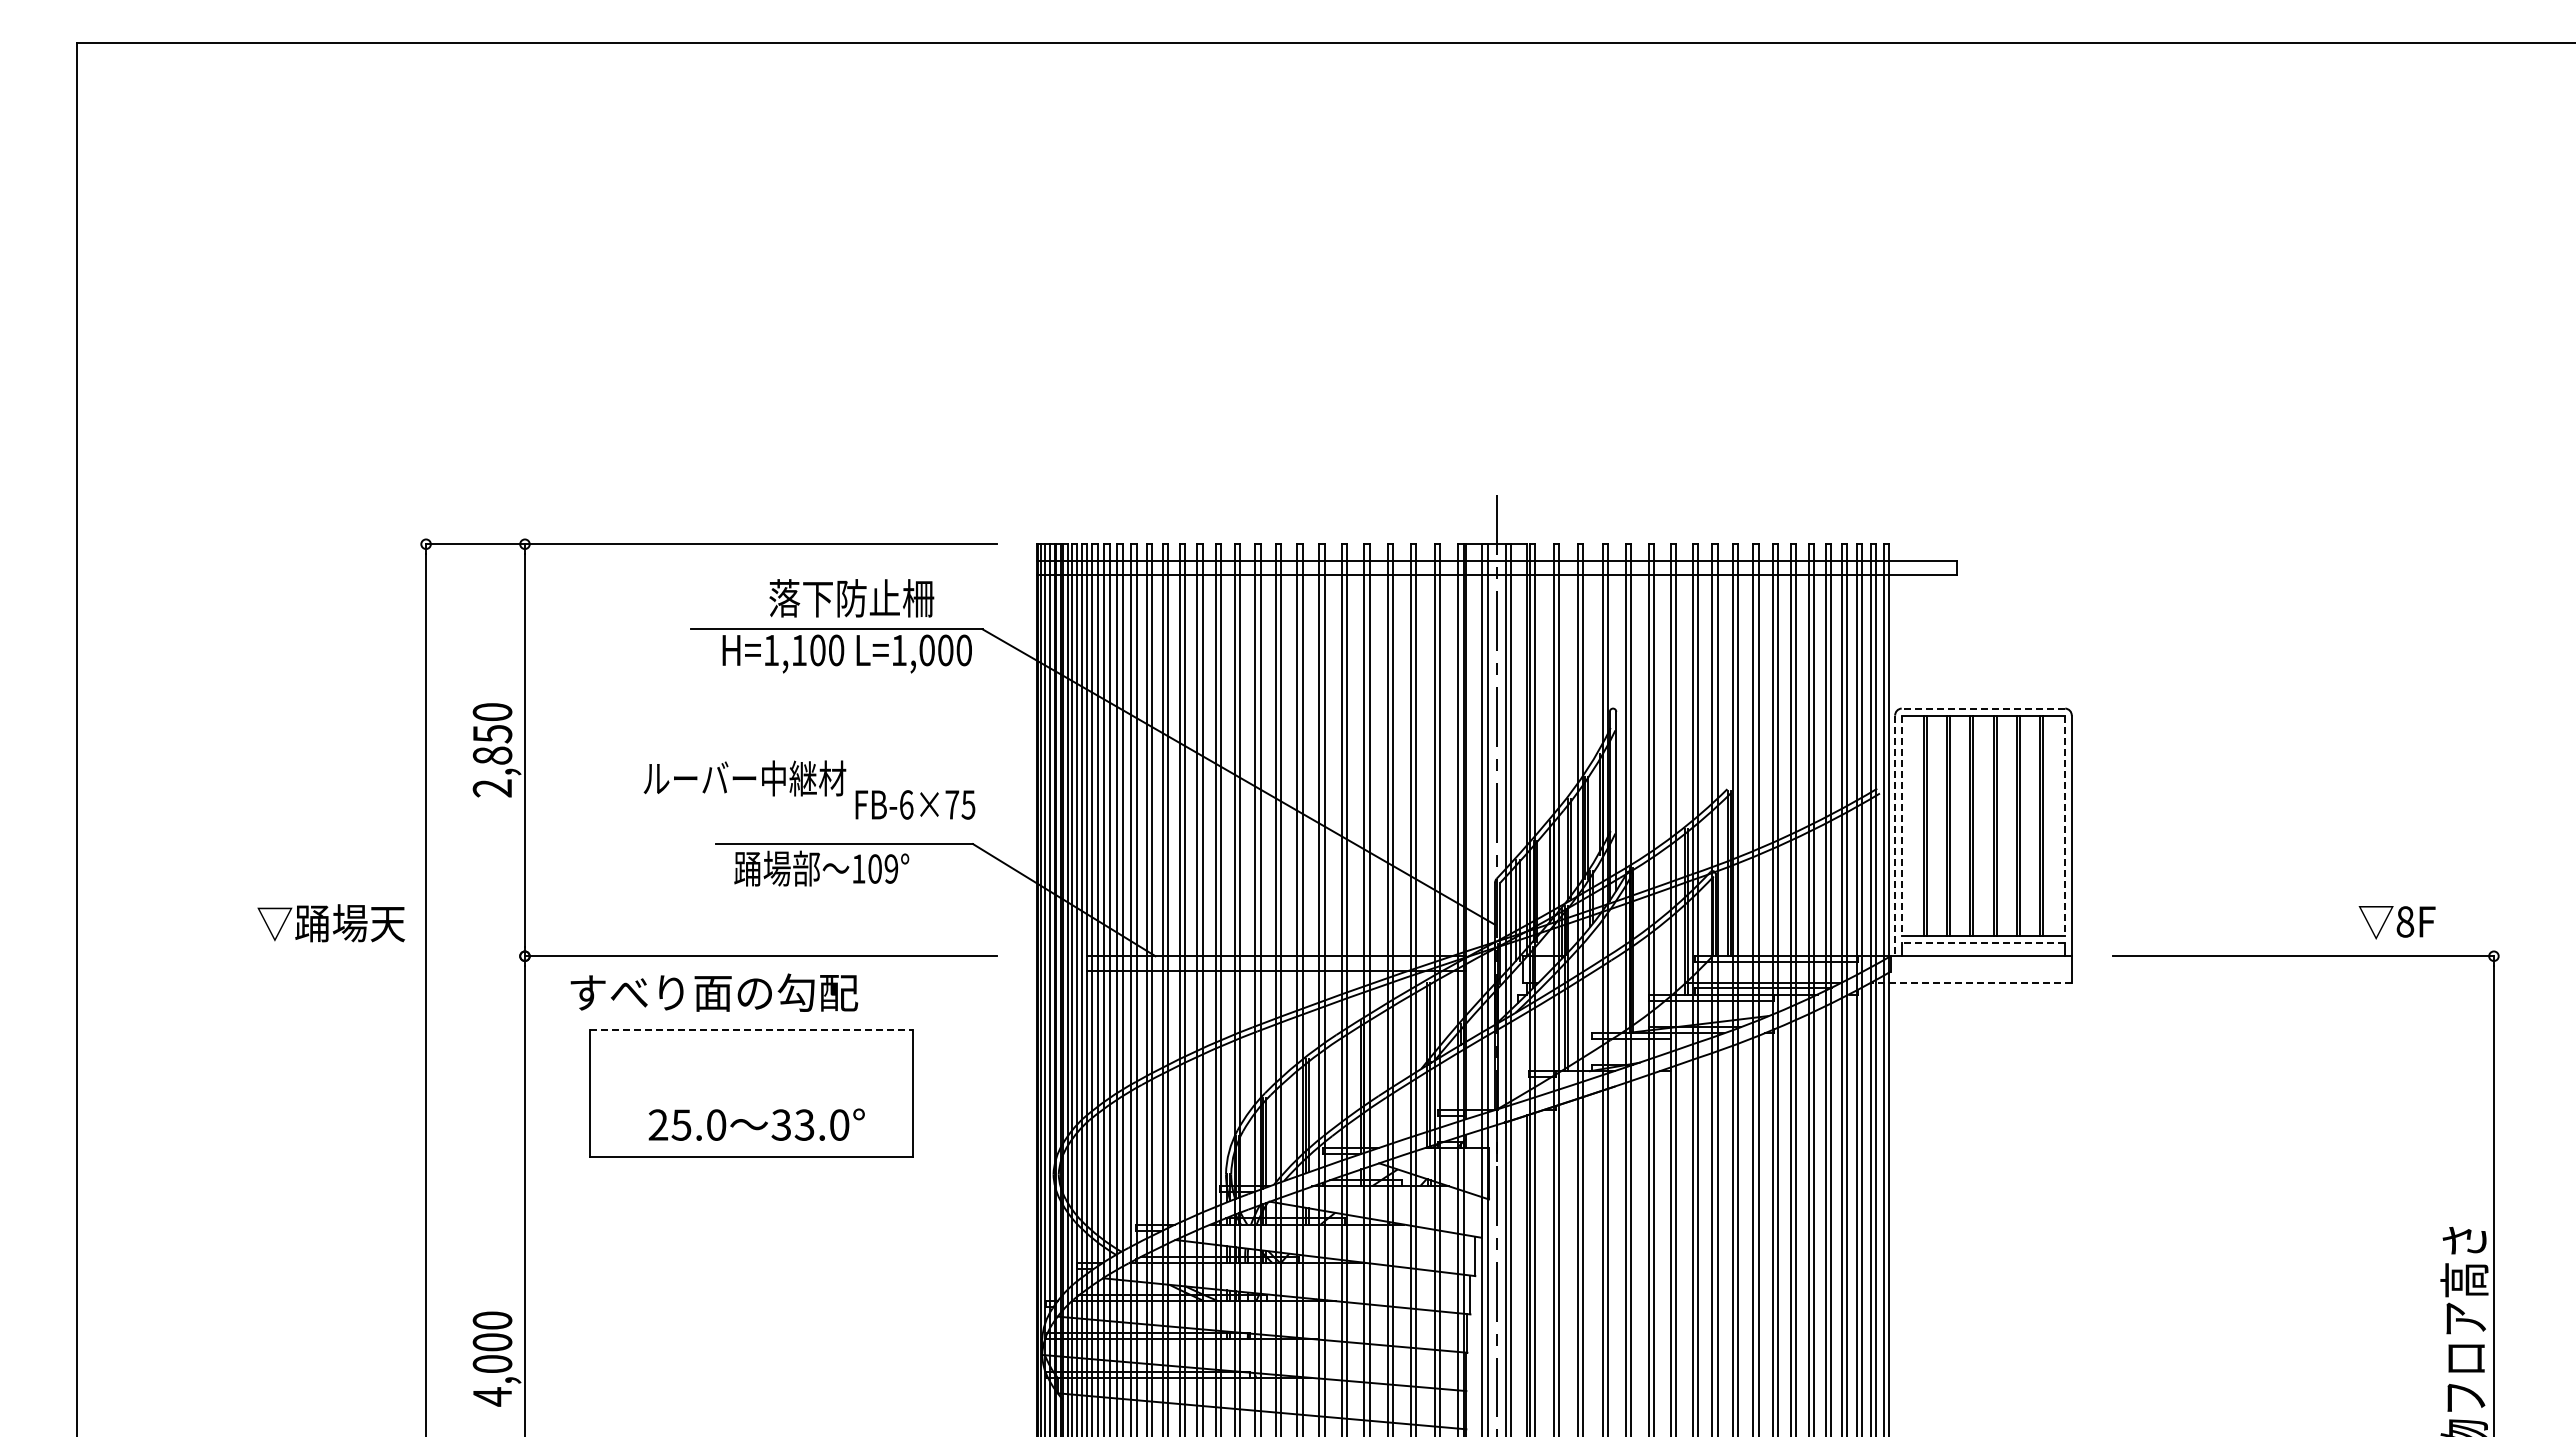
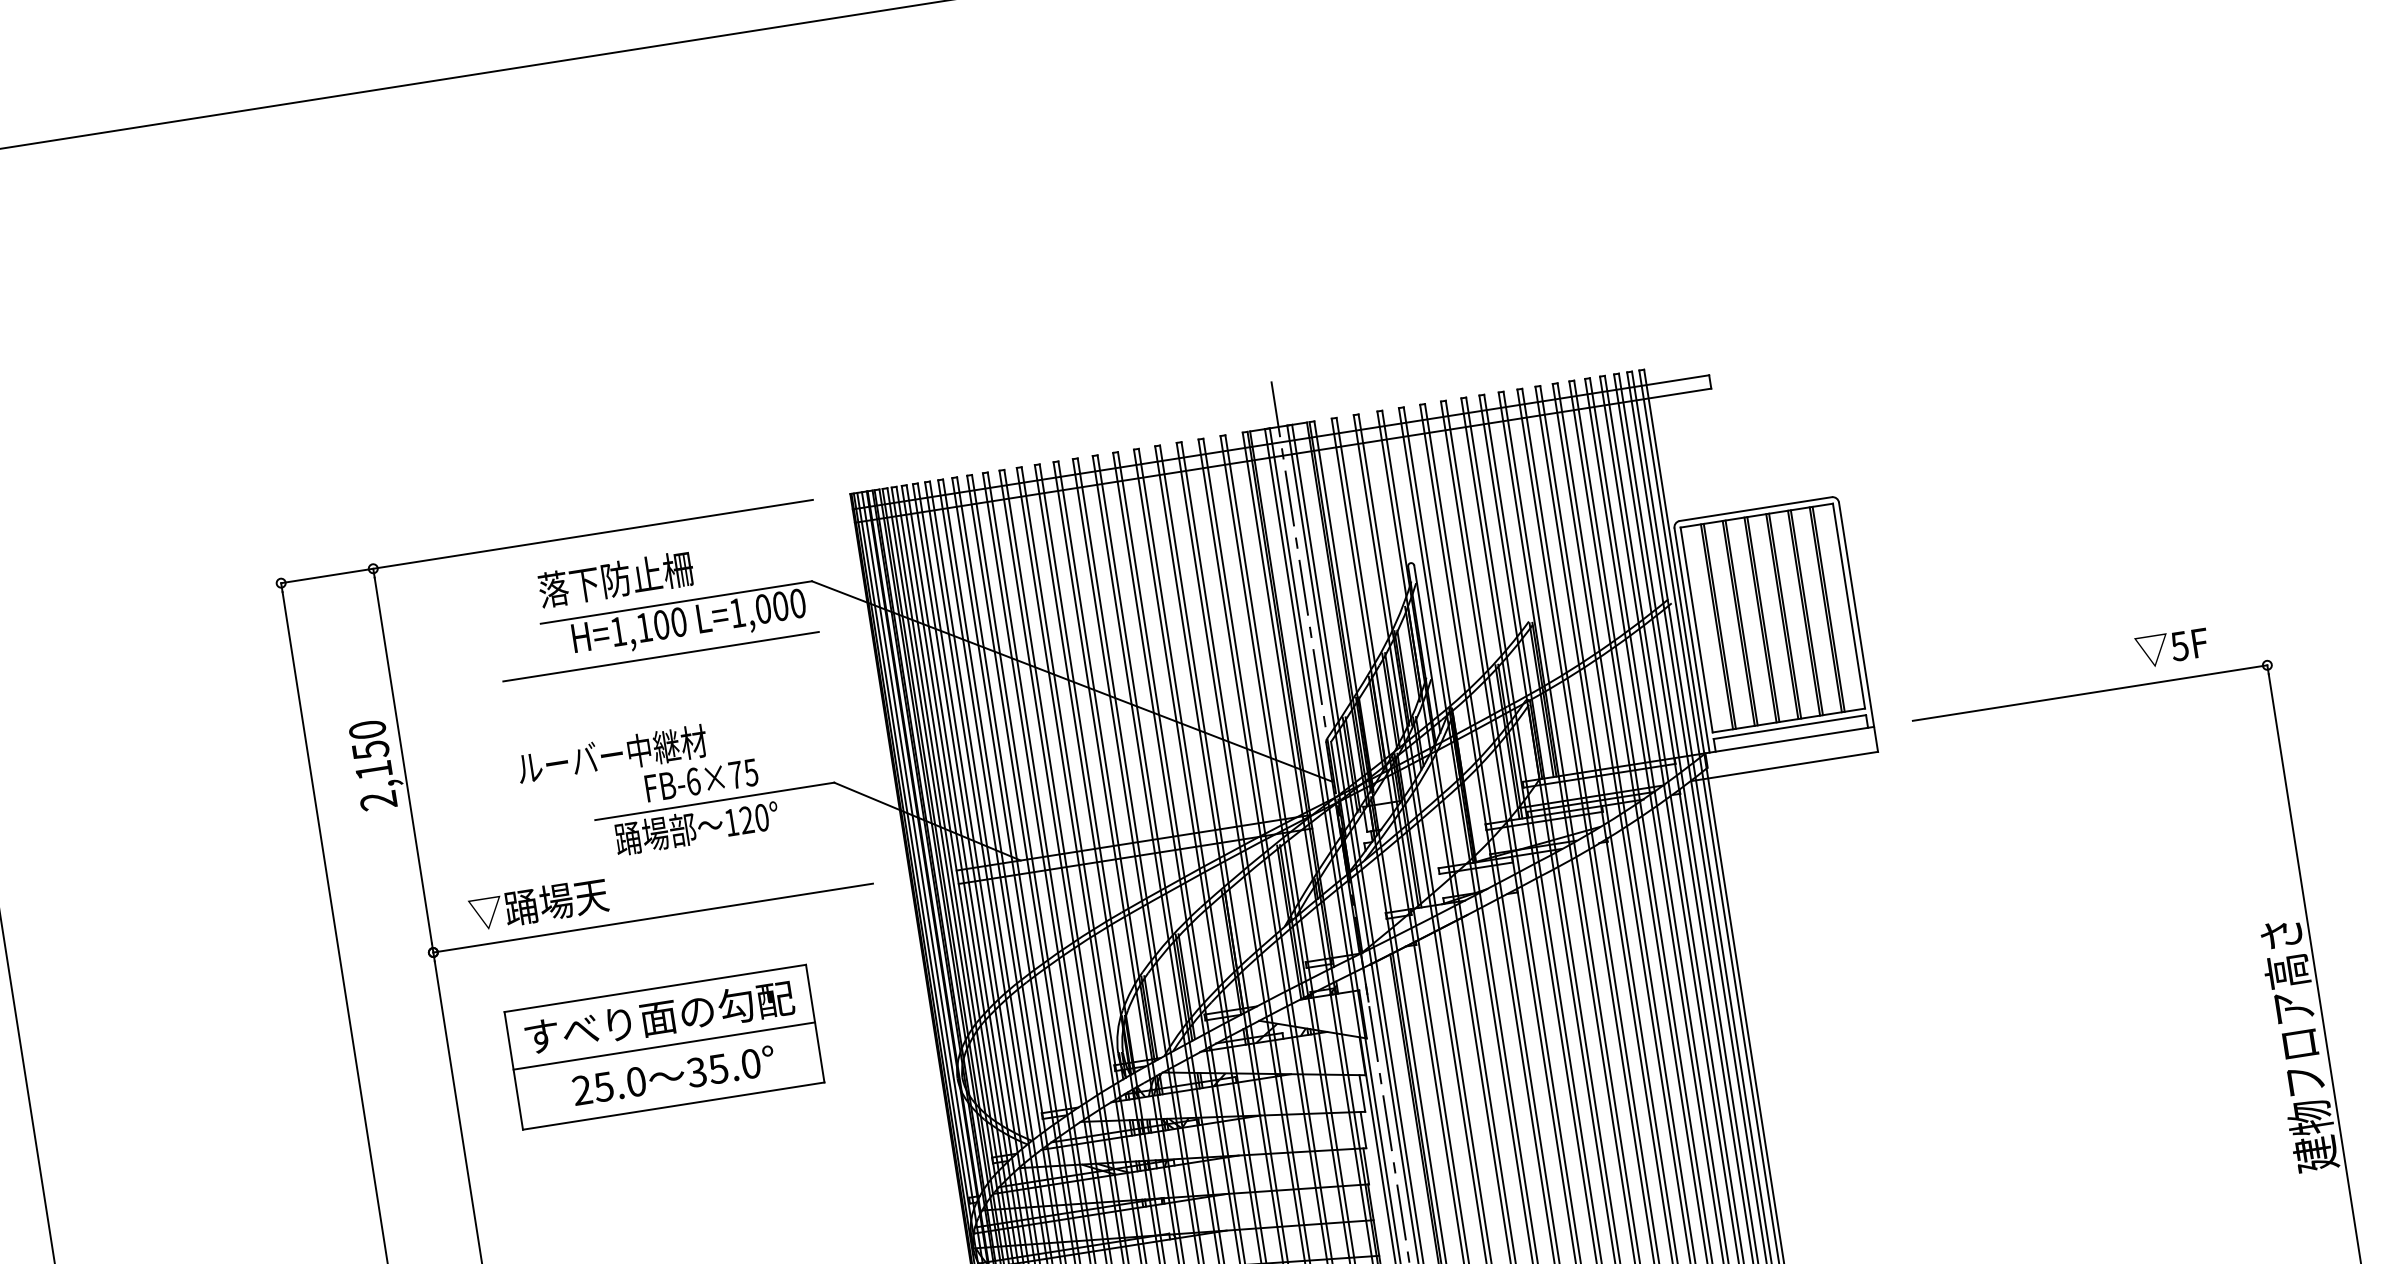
text: (851, 598) -> (615, 579), moved
line: (811, 683) -> (660, 656), added
line: (1983, 708) -> (1755, 509), dashed -> solid
text: (492, 755) -> (373, 770), 2,850 -> 2,150
text: (915, 804) -> (701, 779), moved
line: (1901, 825) -> (1696, 629), dashed -> solid
line: (2065, 825) -> (1849, 606), dashed -> solid
line: (1895, 836) -> (1692, 641), dashed -> solid
text: (883, 868) -> (754, 818), 109° -> 120°
text: (2405, 921) -> (2179, 645), 8F -> 5F
text: (331, 923) -> (539, 904), moved
line: (1983, 942) -> (1789, 726), dashed -> solid
line: (1971, 983) -> (1784, 766), dashed -> solid
text: (714, 992) -> (659, 1017), moved
line: (751, 1030) -> (655, 988), dashed -> solid
line: (751, 1092) -> (664, 1046), added
text: (804, 1124) -> (718, 1068), 33.0° -> 35.0°

